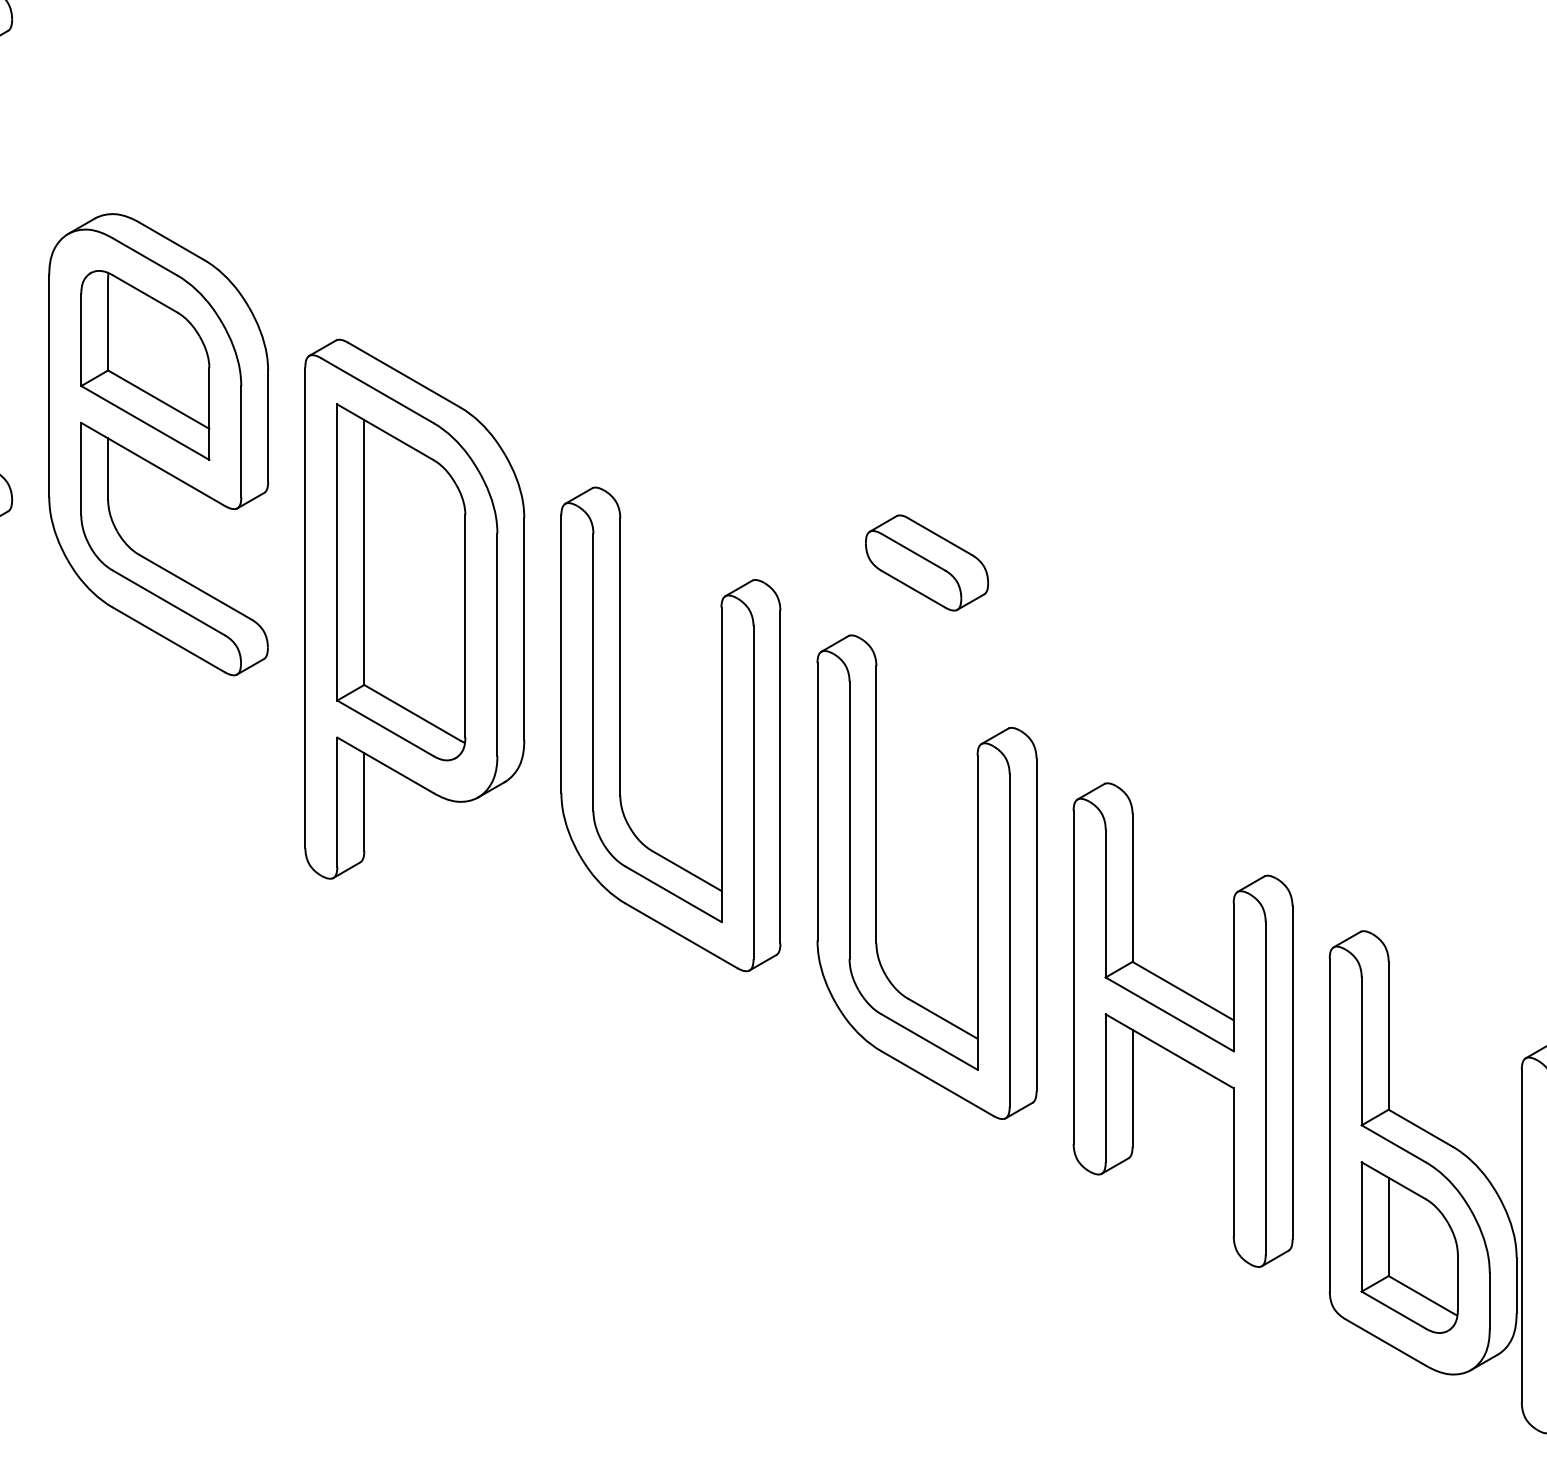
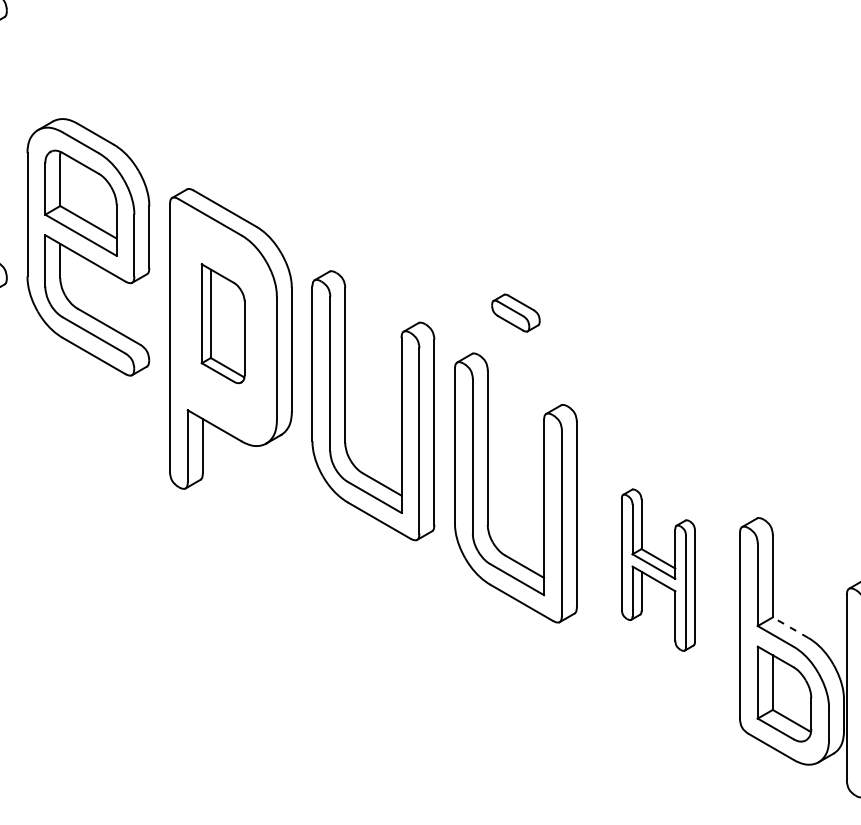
part: (926, 561) -> (515, 312), size x0.7
part: (399, 581) -> (222, 323), size x0.6
part: (1183, 1023) -> (658, 569), size x0.6
line: (1420, 1127) -> (790, 627), solid -> dashed

